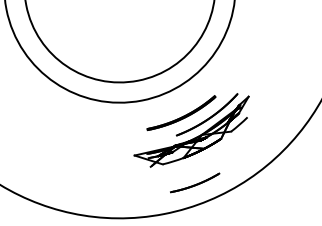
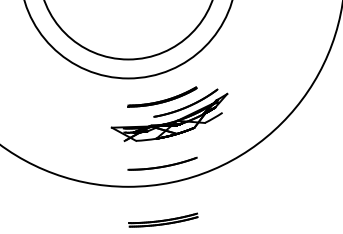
part: (194, 182) -> (162, 163), size x1.43

